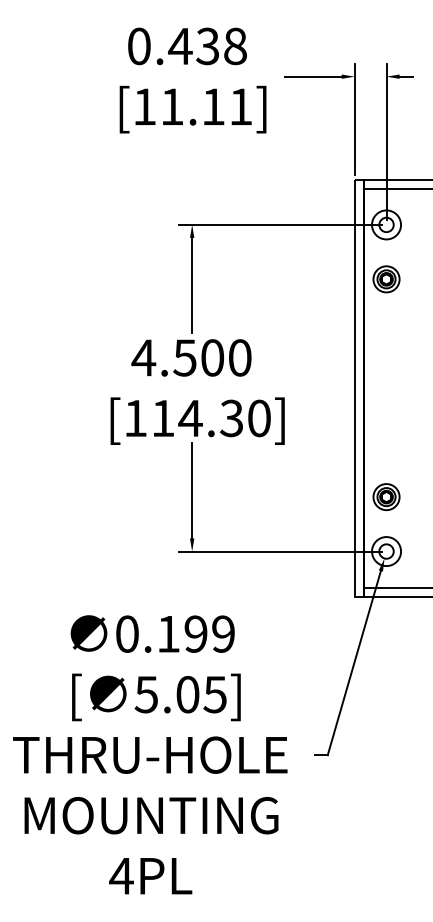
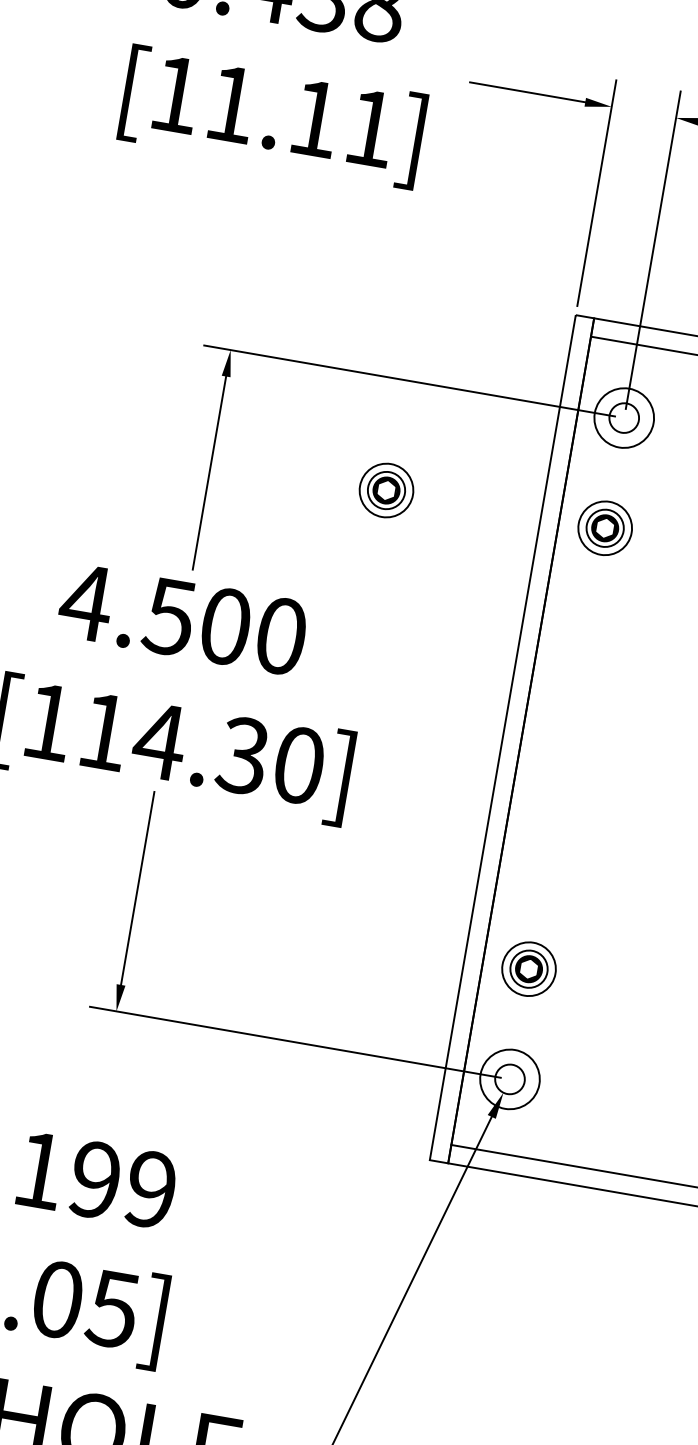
part: (278, 279) -> (386, 490), added

